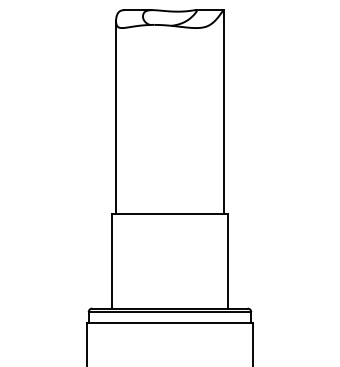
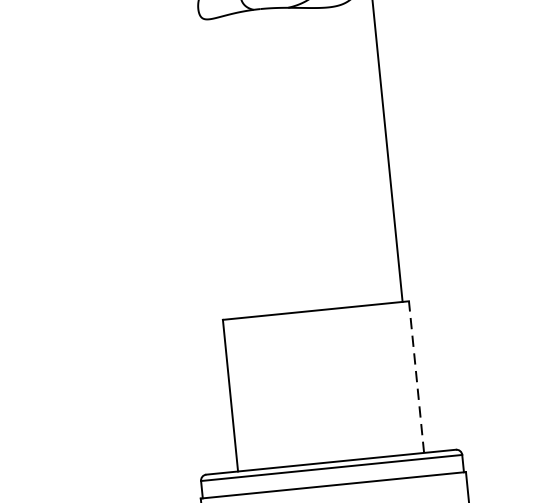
line: (116, 117) -> (214, 163), removed
line: (227, 260) -> (415, 375), solid -> dashed

